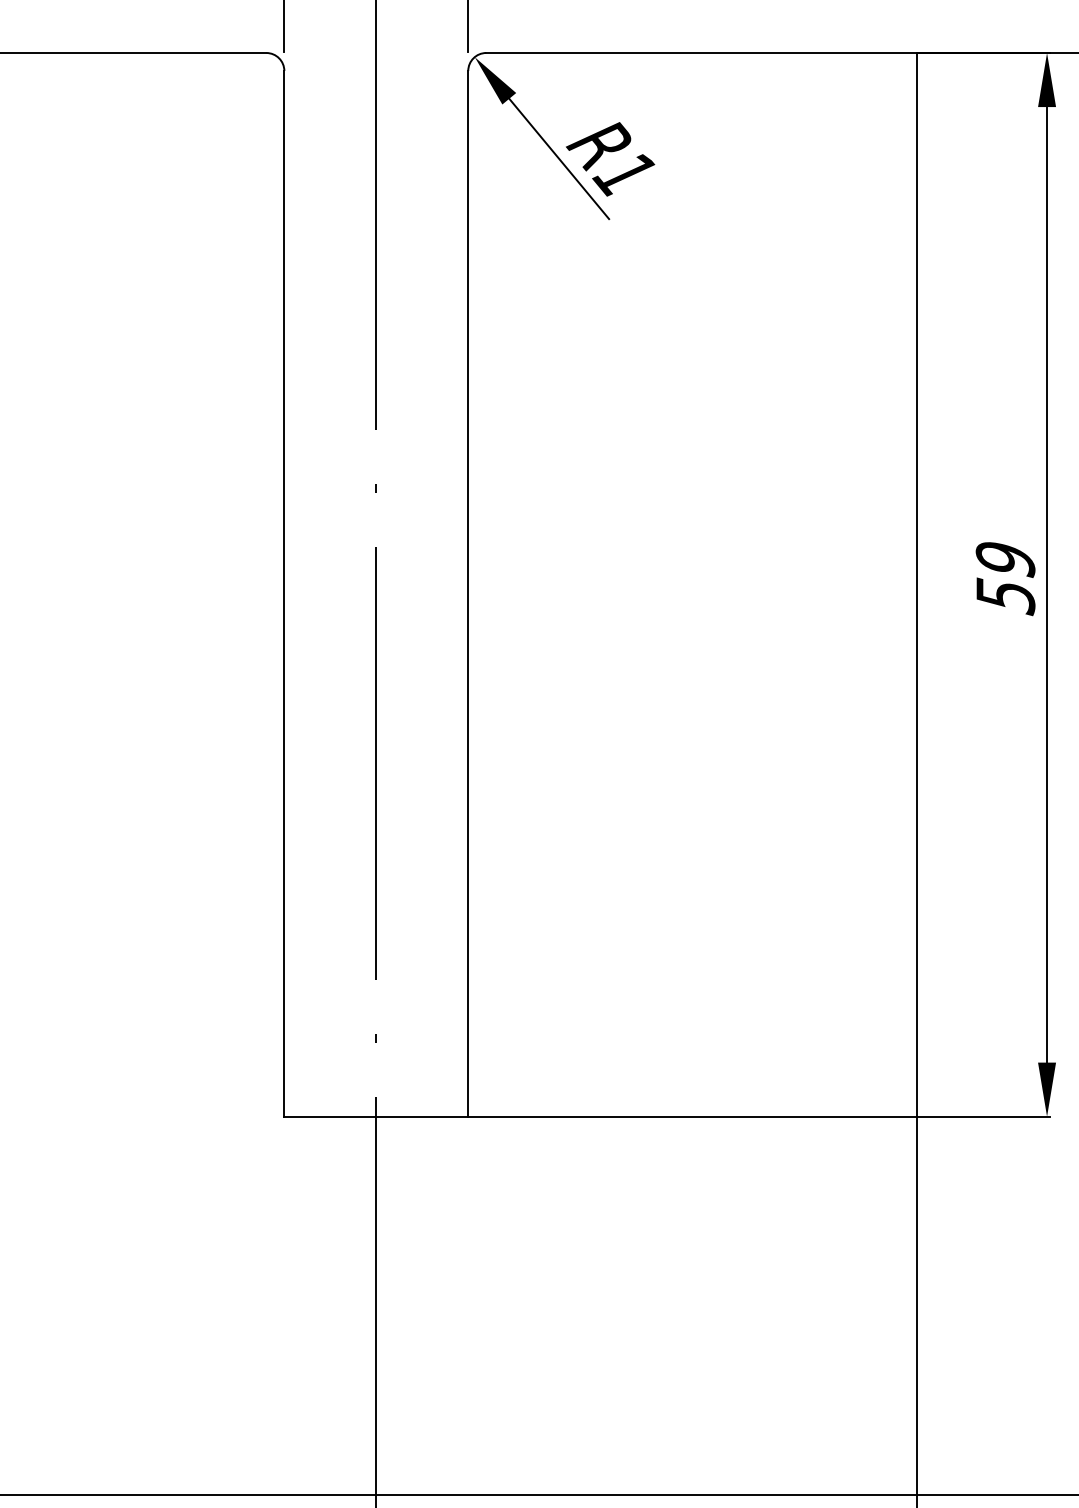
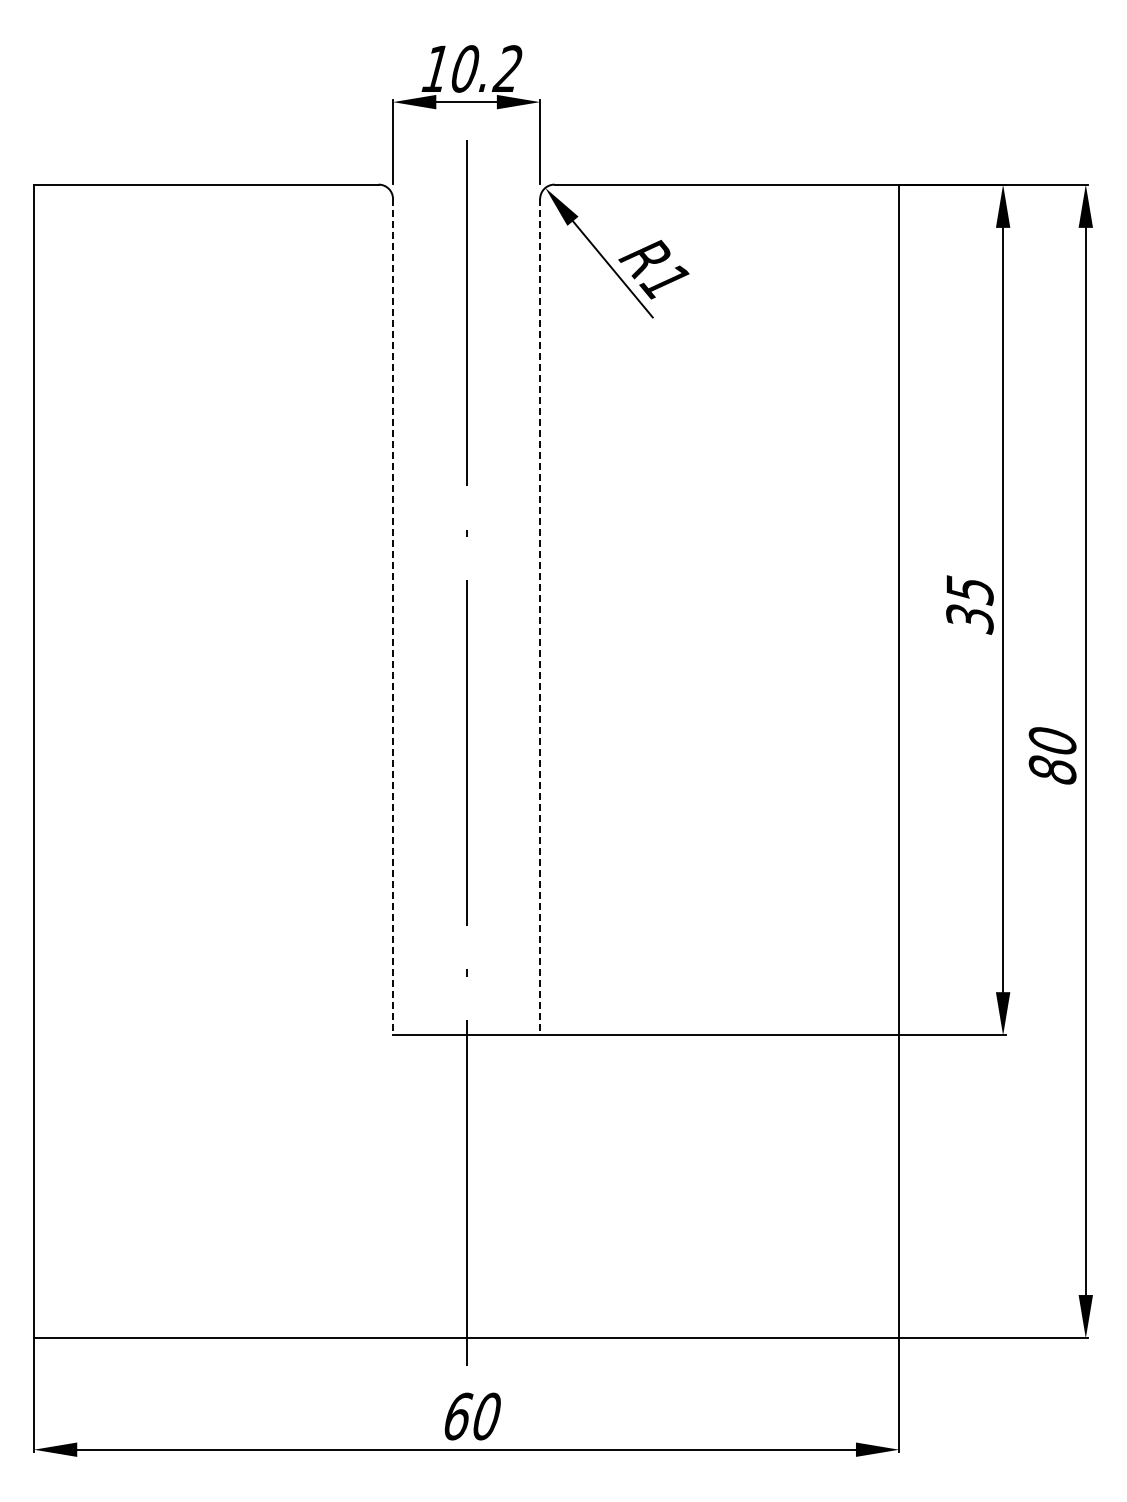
text: (1005, 577) -> (969, 604), 59 -> 35
line: (284, 594) -> (393, 617), solid -> dashed
line: (468, 594) -> (540, 617), solid -> dashed

